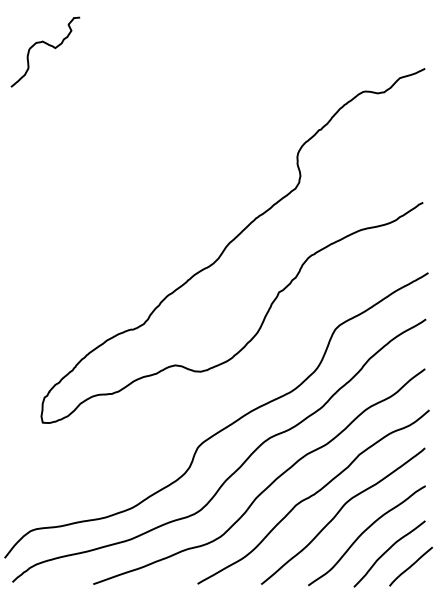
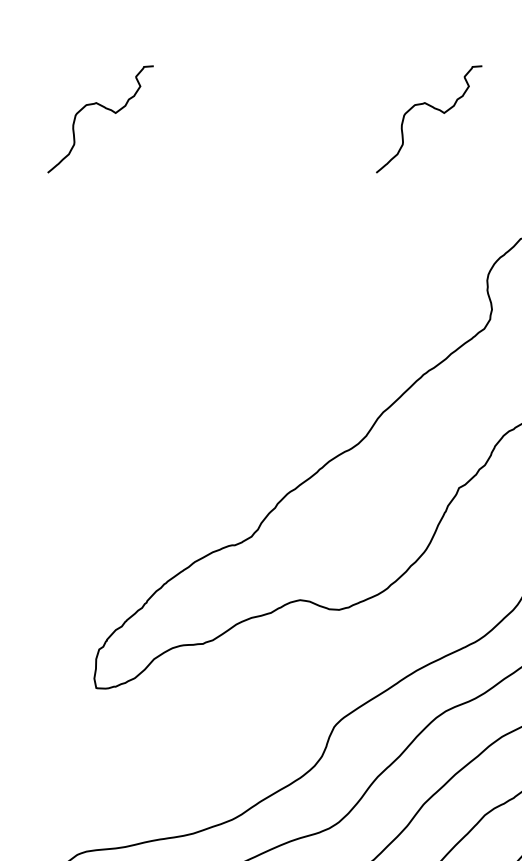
curve: (261, 45) -> (432, 109), added

